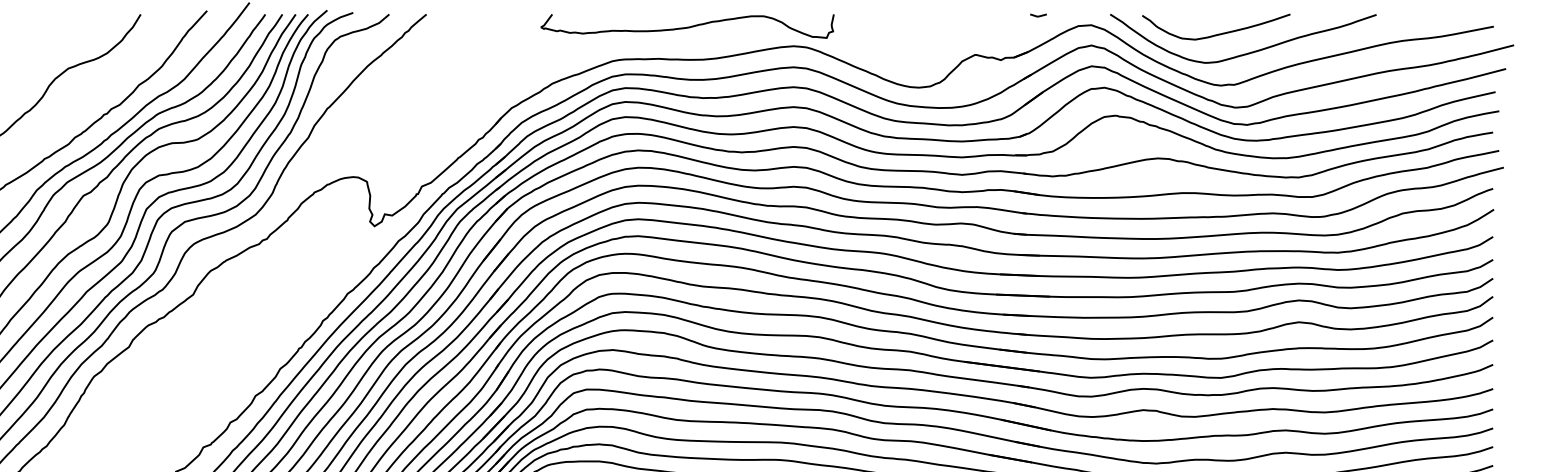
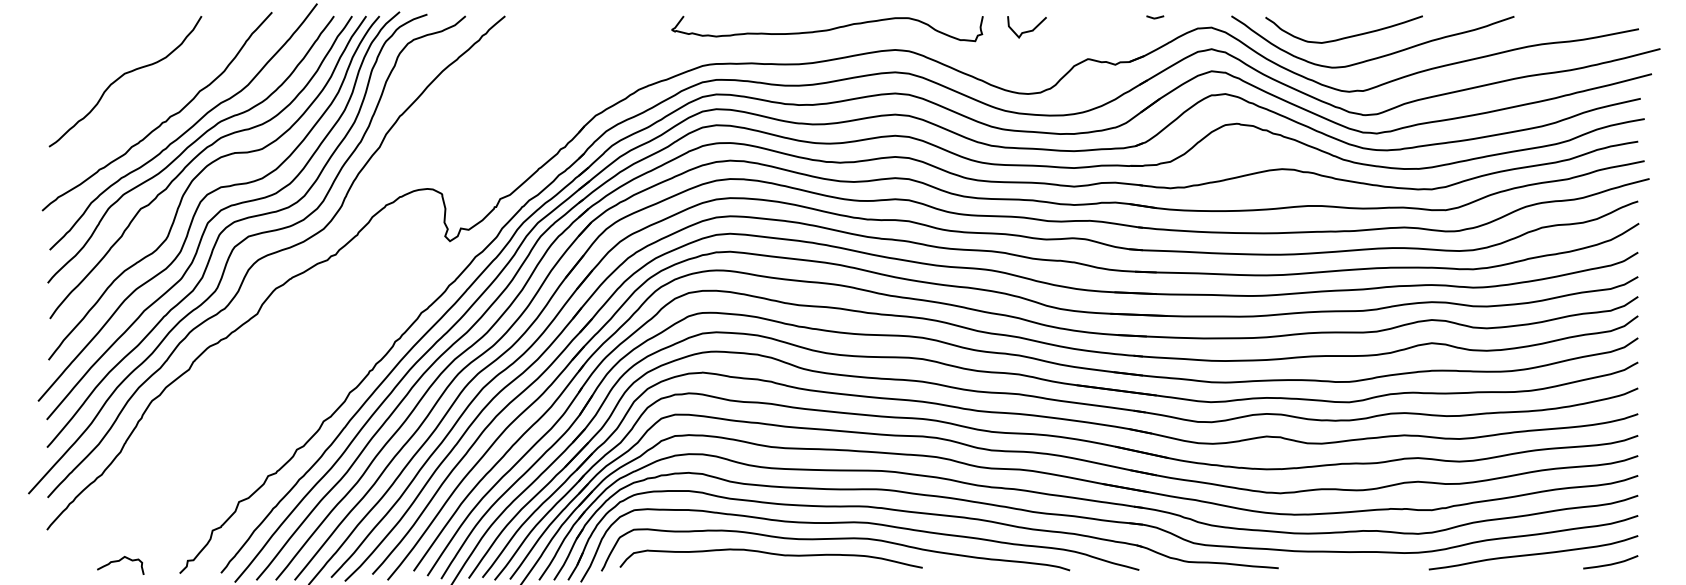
curve: (687, 26) -> (827, 29), moved
curve: (918, 27) -> (1027, 30), added

